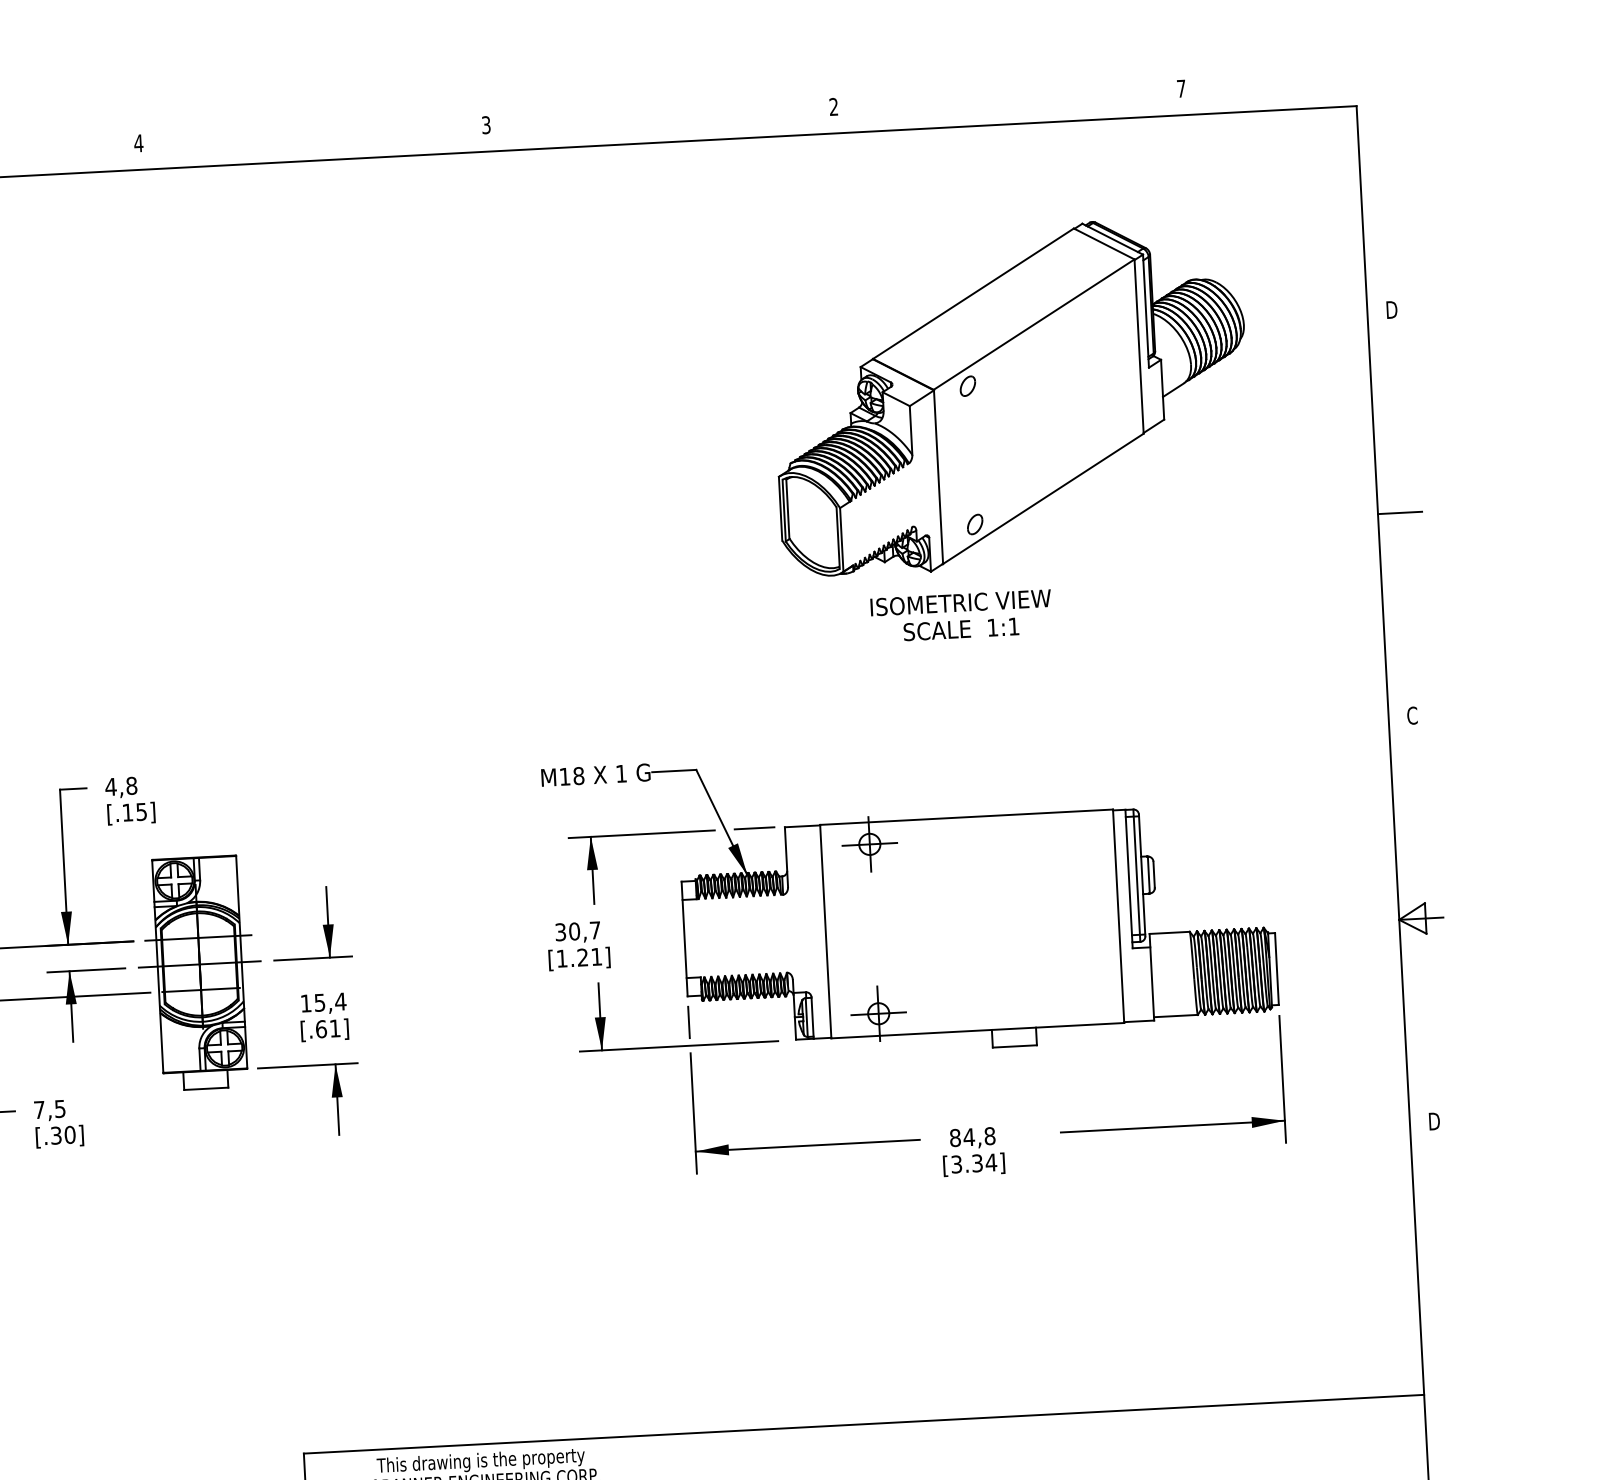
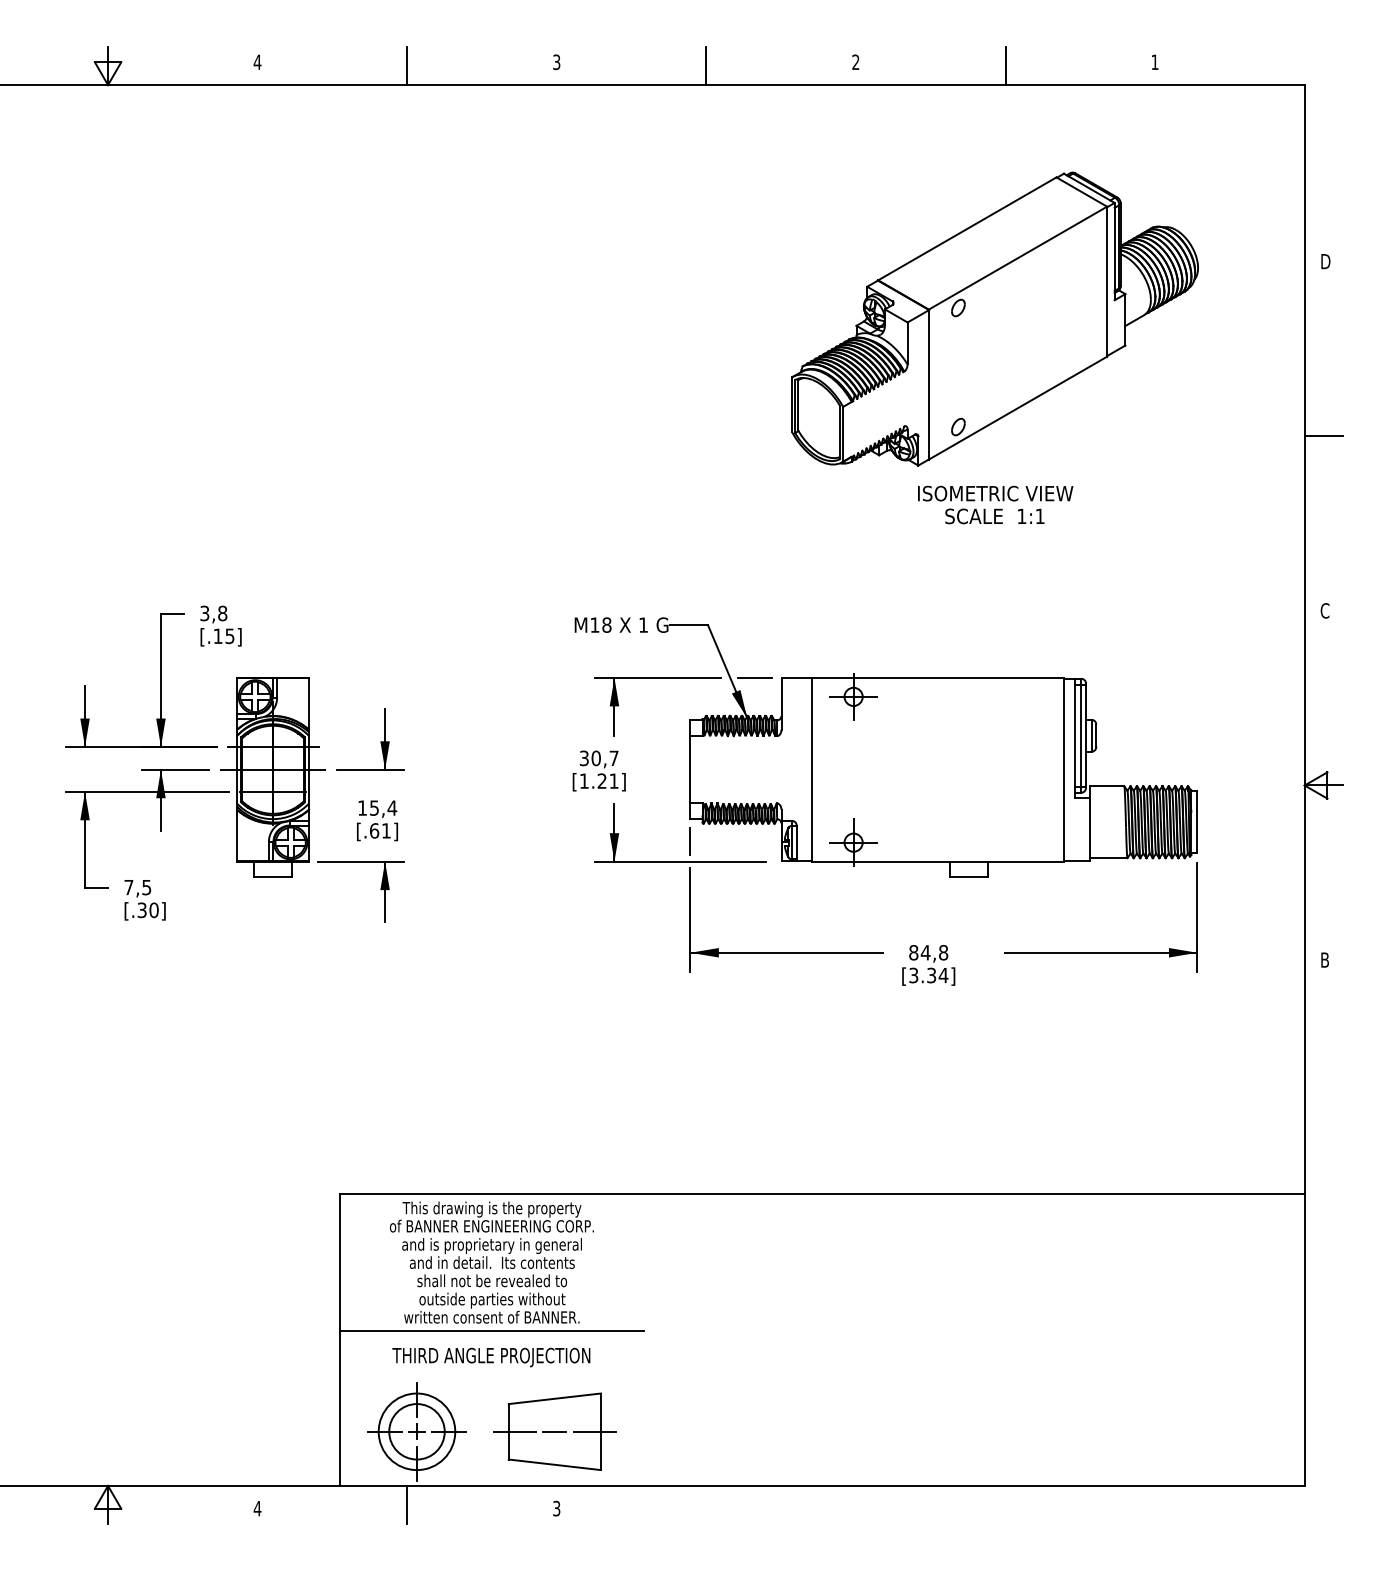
text: (1180, 87) -> (1154, 61), 7 -> 1
line: (1007, 102) -> (1005, 66), added
line: (660, 120) -> (706, 66), added
line: (313, 139) -> (407, 66), added
text: (961, 615) -> (995, 504), moved
text: (110, 787) -> (204, 613), 4,8 -> 3,8
text: (1435, 1121) -> (1326, 960), D -> B

